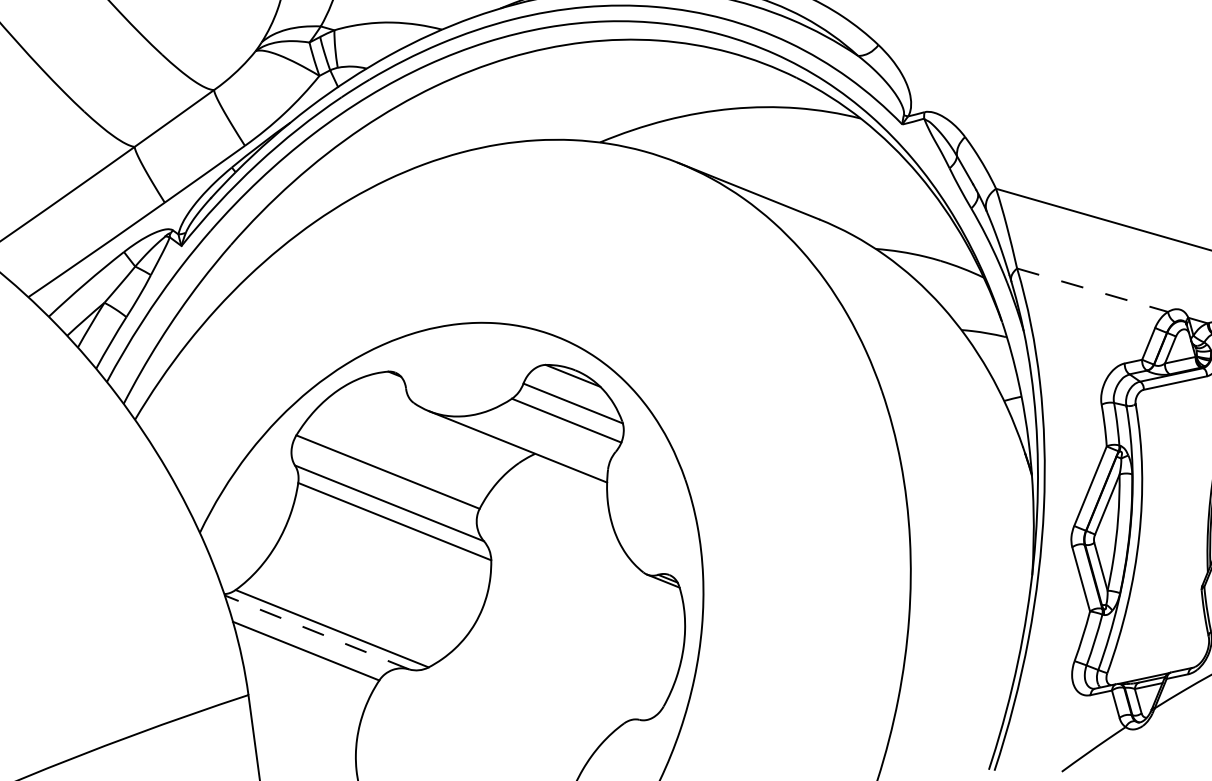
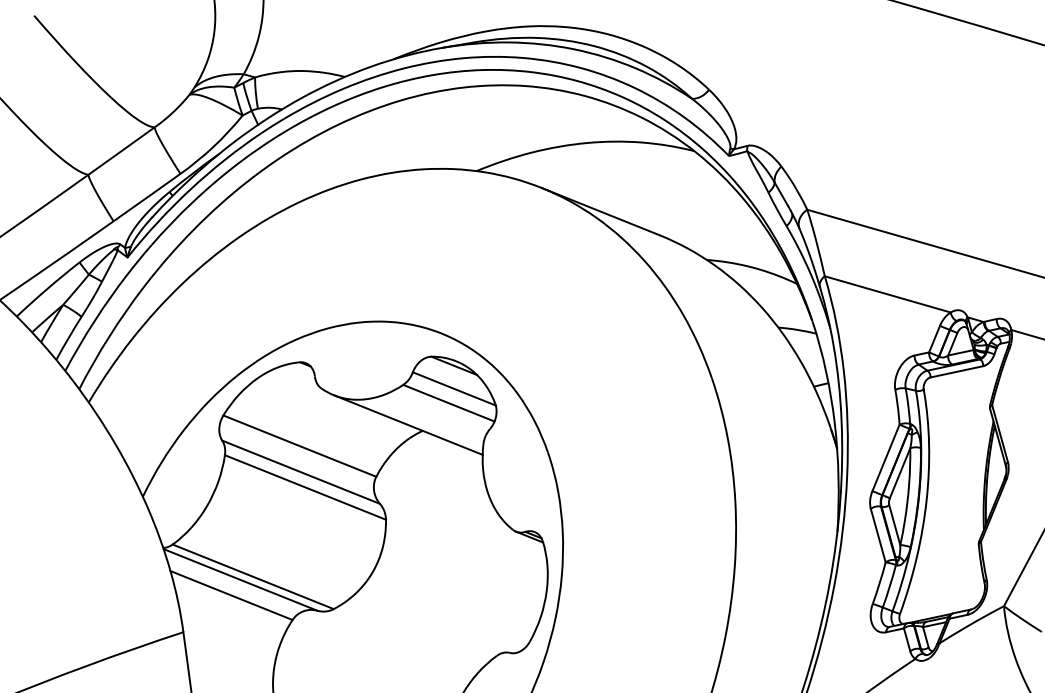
line: (1092, 290) -> (887, 294), dashed -> solid
line: (316, 631) -> (240, 579), dashed -> solid

